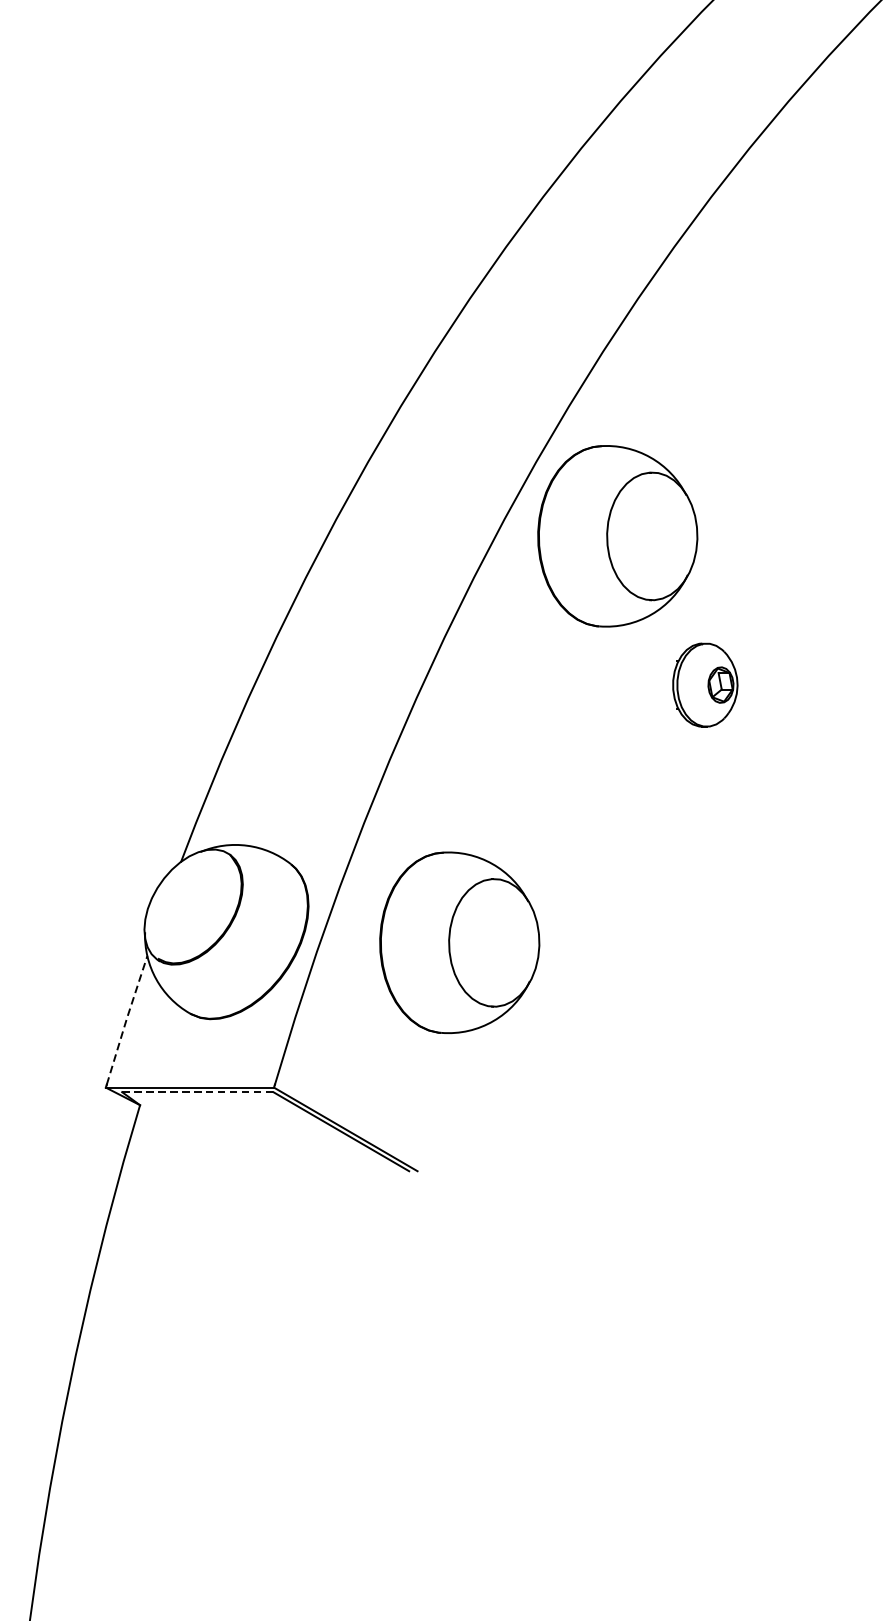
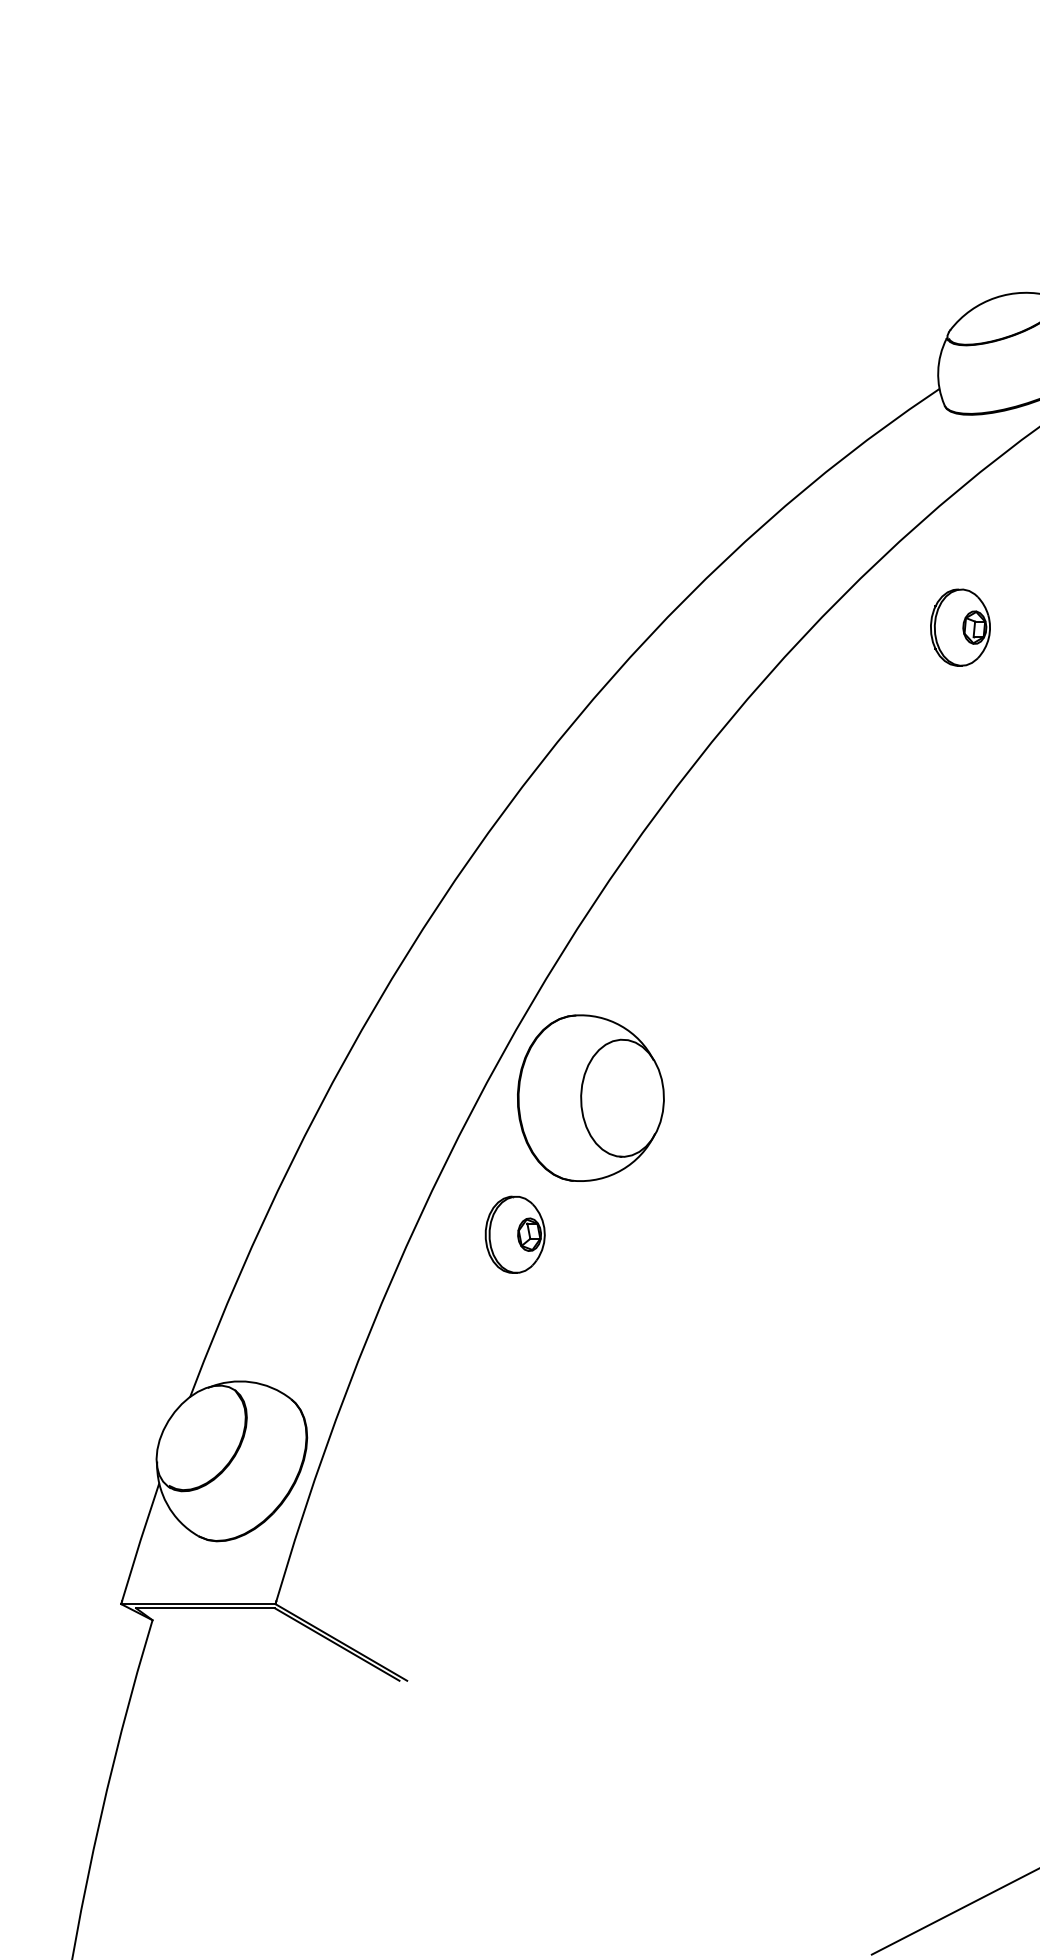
part: (704, 684) -> (514, 1234), moved
part: (459, 942) -> (445, 1470), removed
line: (126, 1019) -> (140, 1541), dashed -> solid
line: (197, 1092) -> (205, 1608), dashed -> solid

